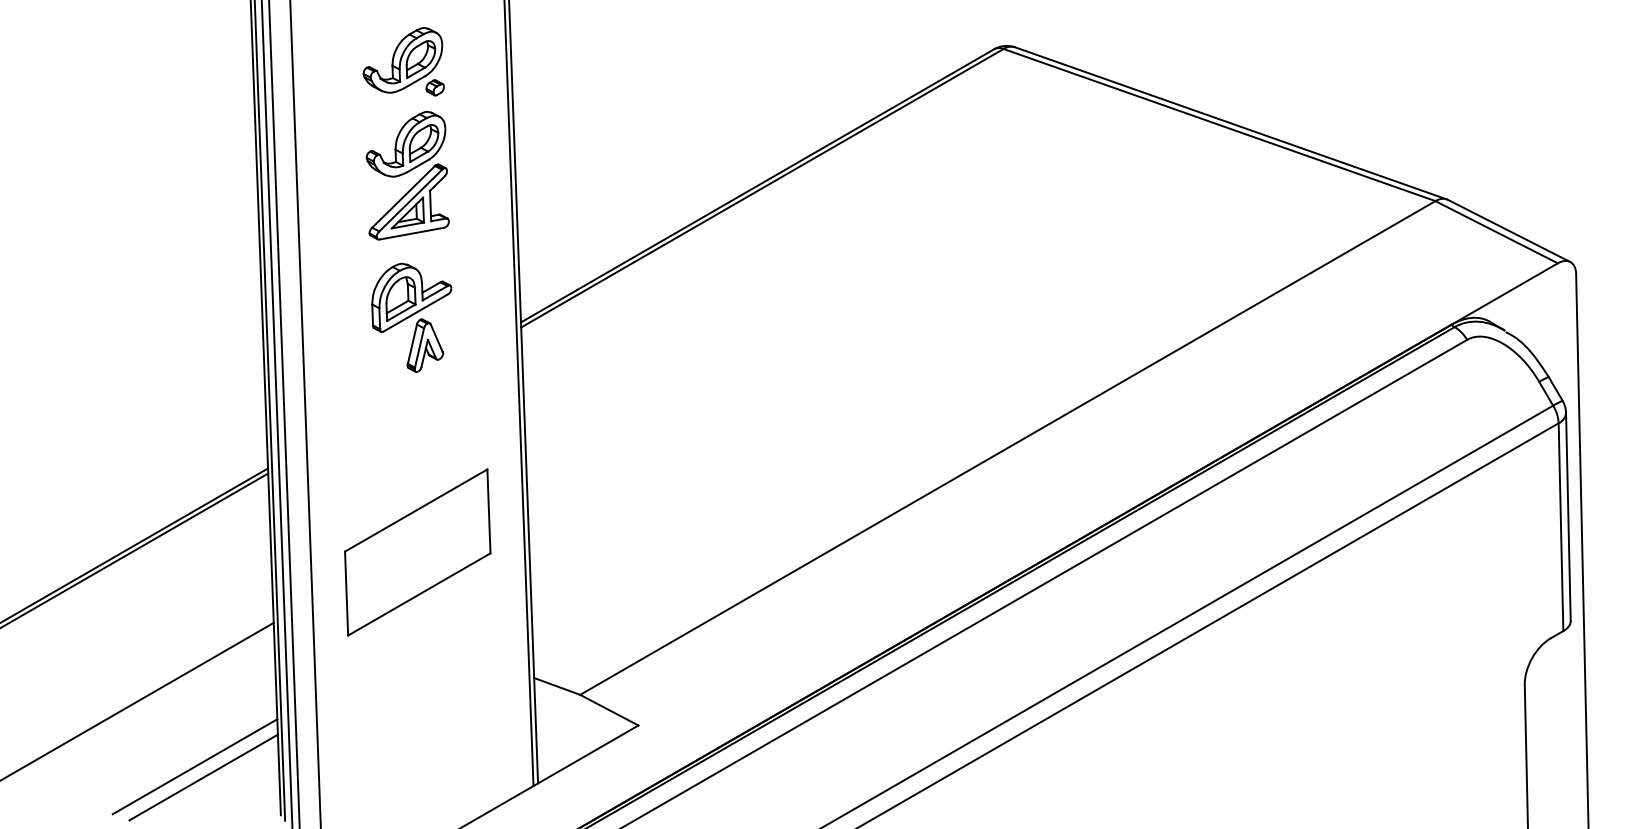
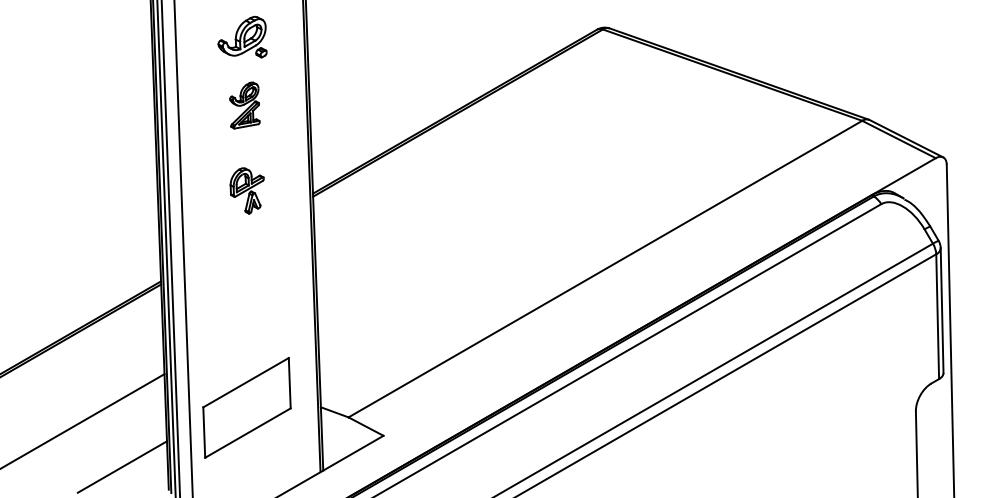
part: (406, 175) -> (244, 105), size x0.6
part: (410, 317) -> (246, 190), size x0.7
part: (416, 551) -> (246, 407), moved
line: (193, 766) -> (116, 460), removed

